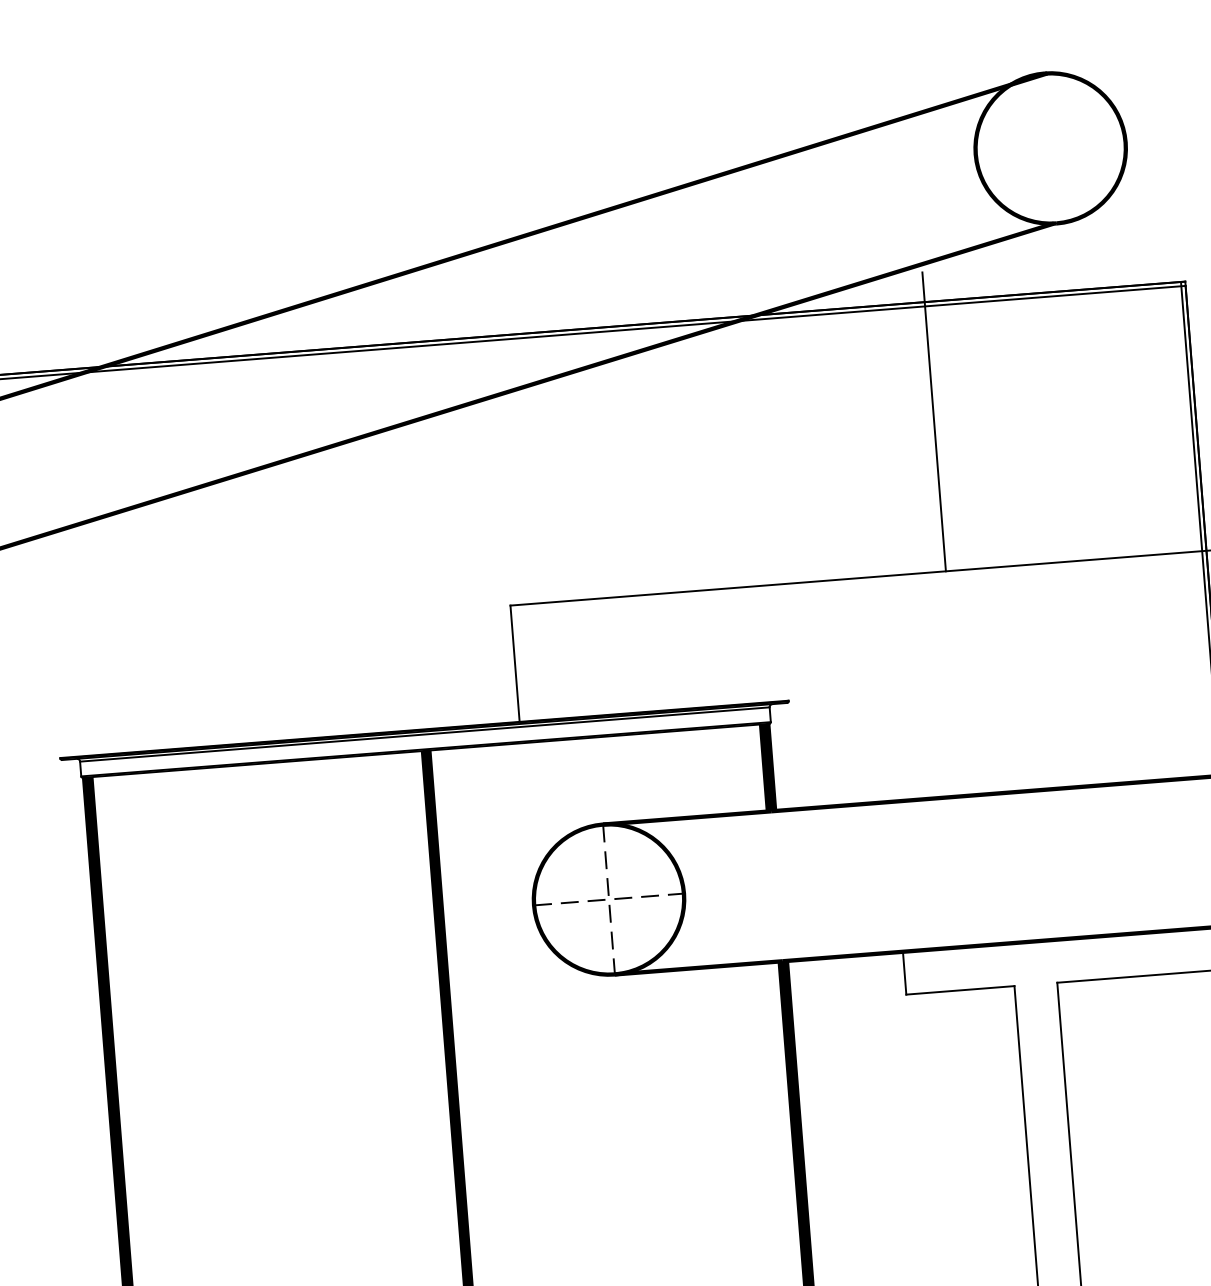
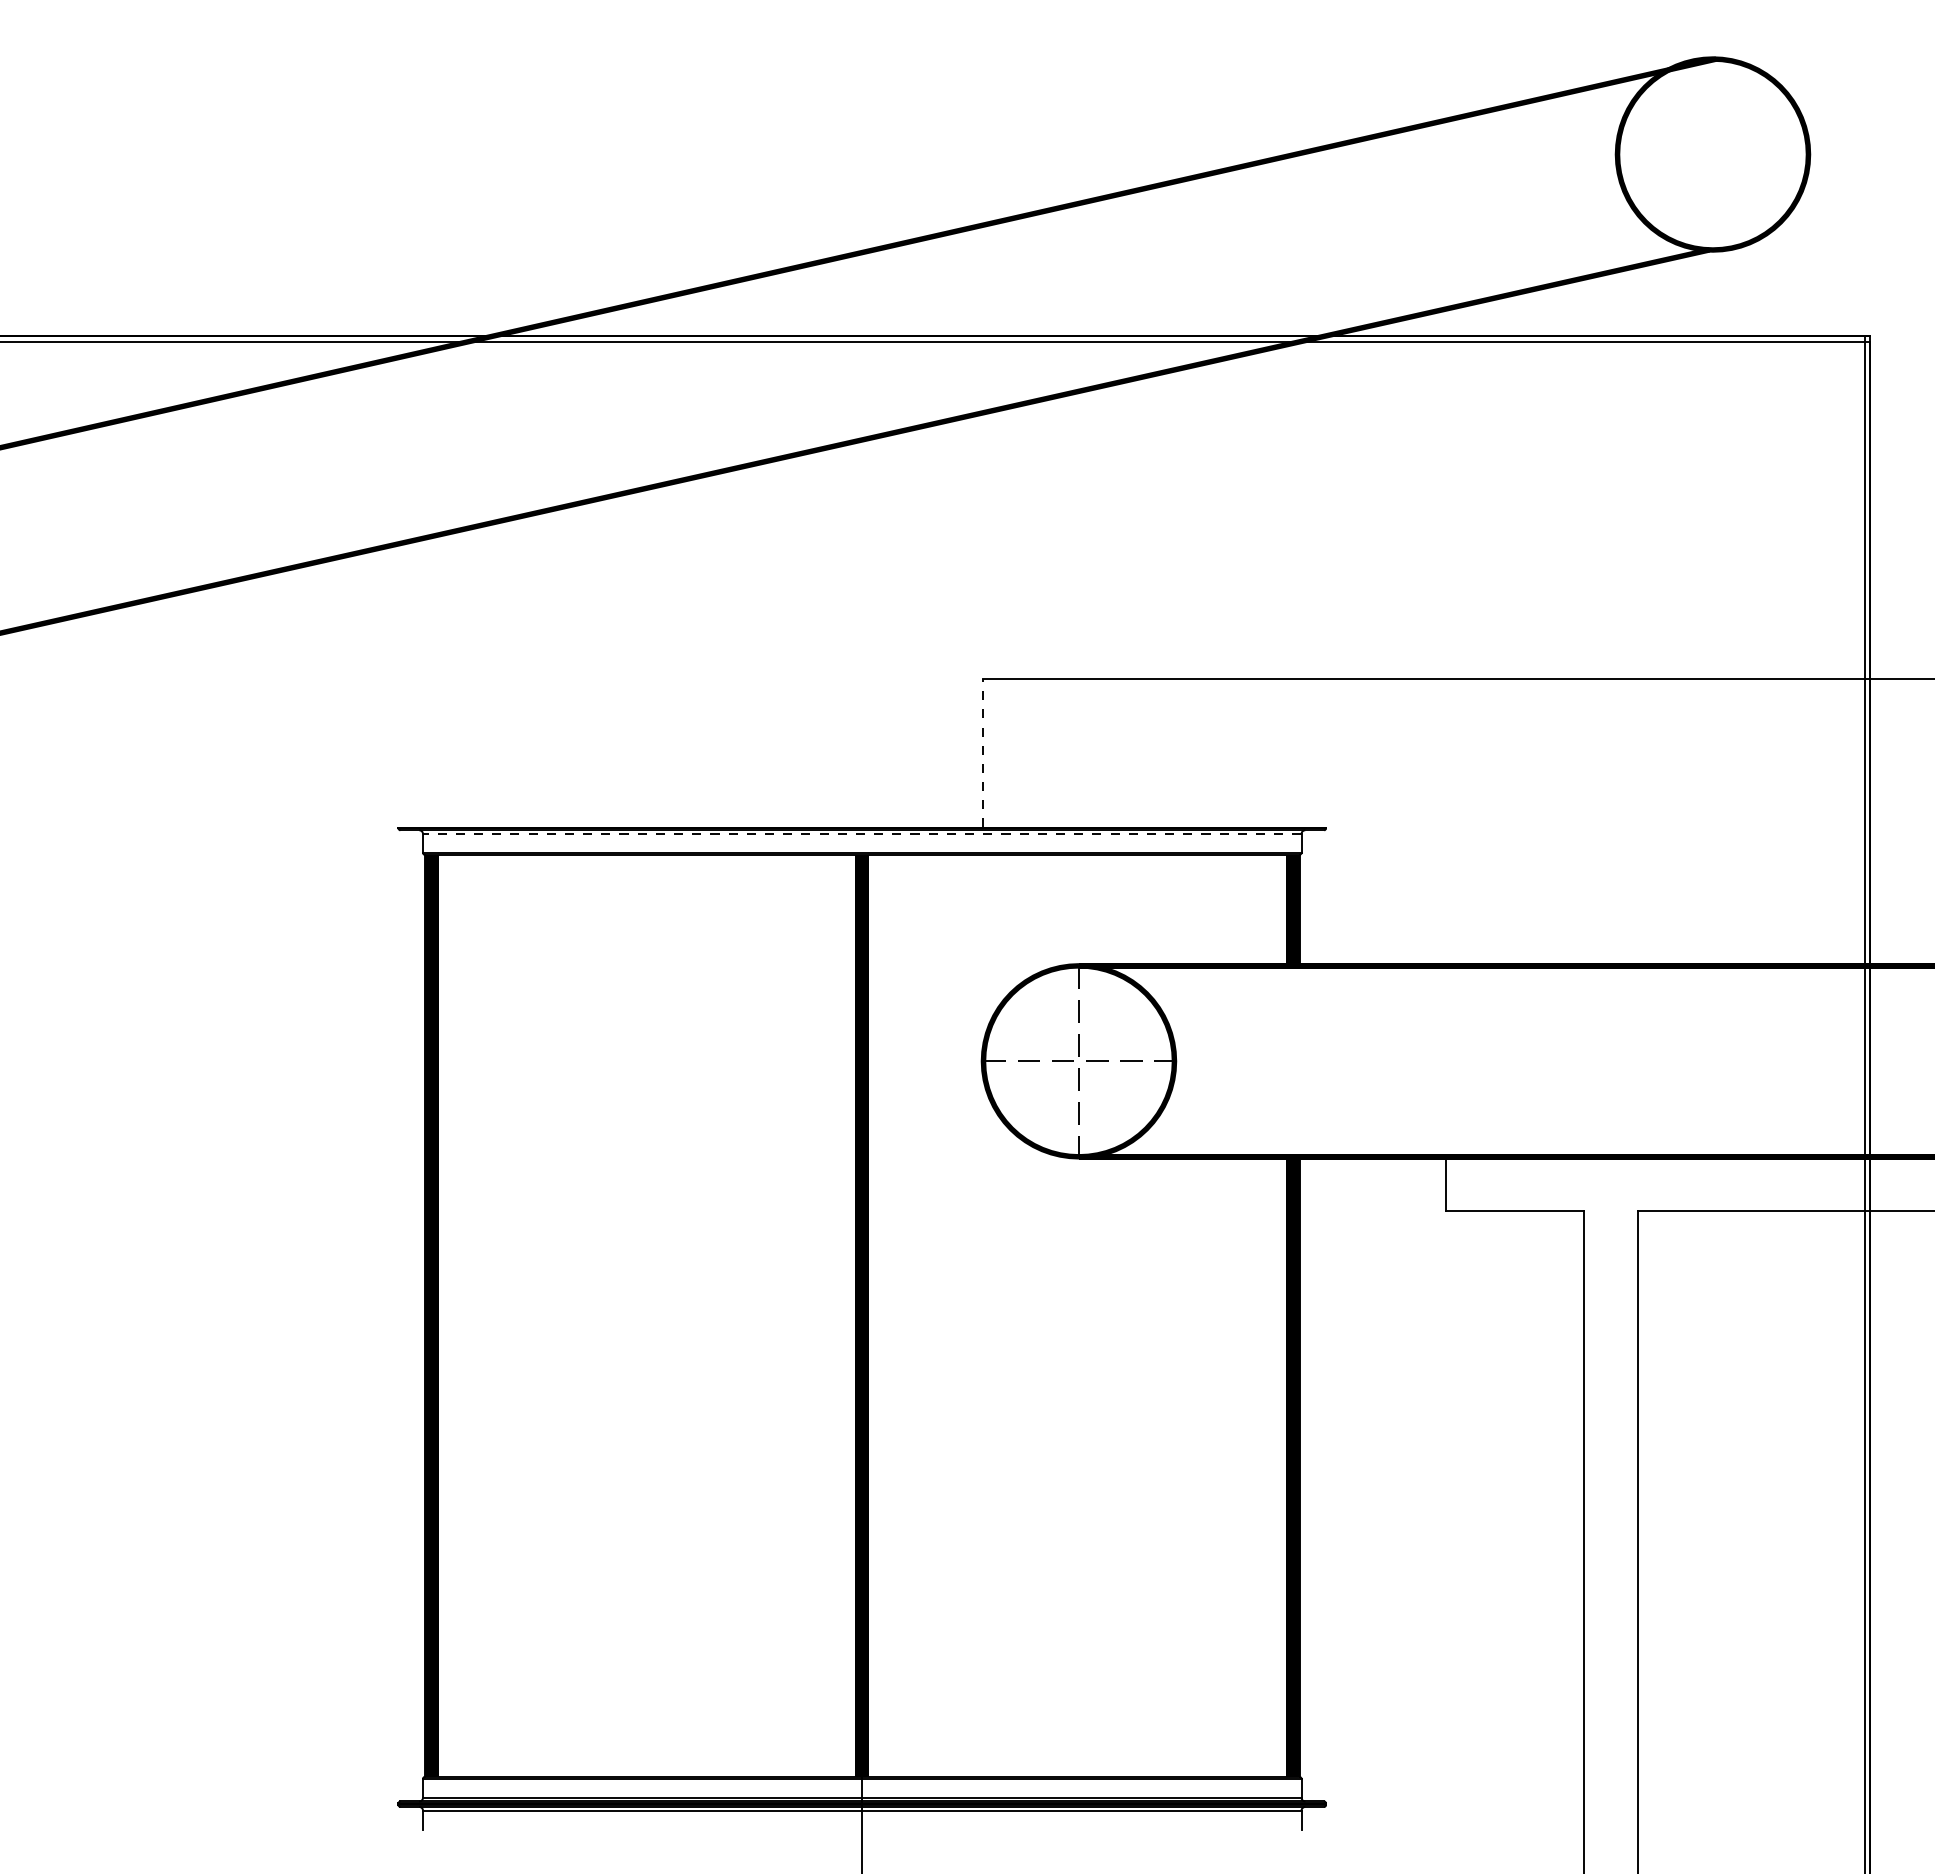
line: (934, 421) -> (1538, 488), removed
line: (515, 662) -> (983, 752), solid -> dashed
line: (424, 734) -> (861, 834), solid -> dashed

